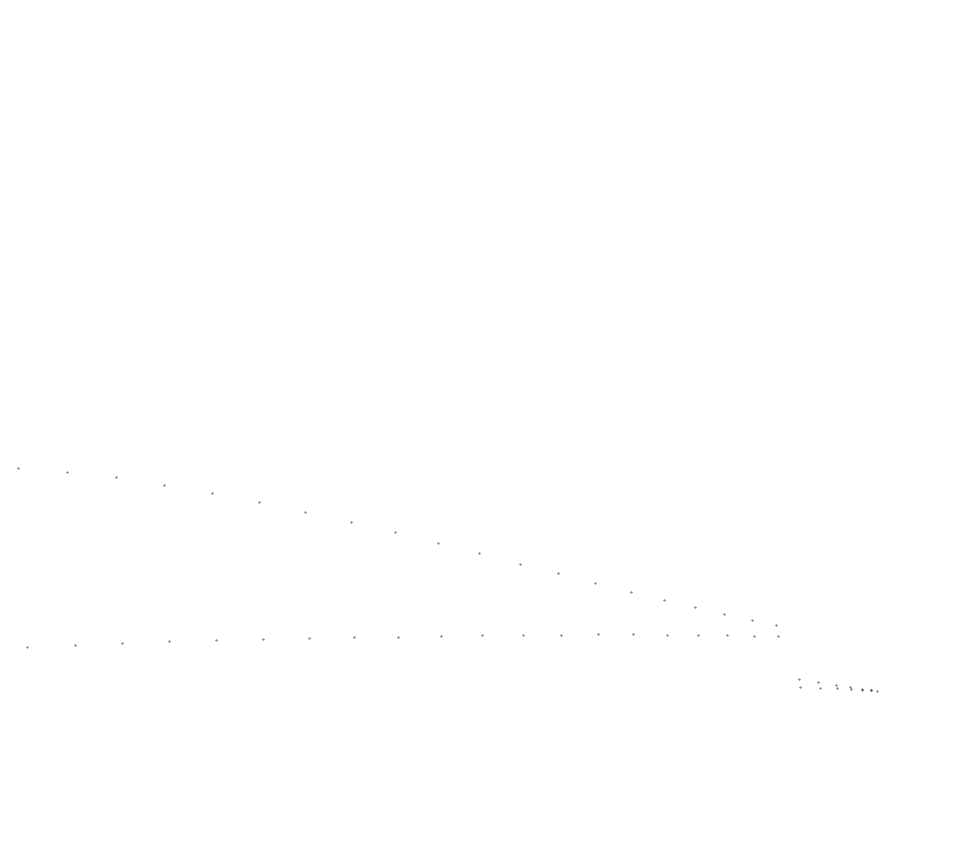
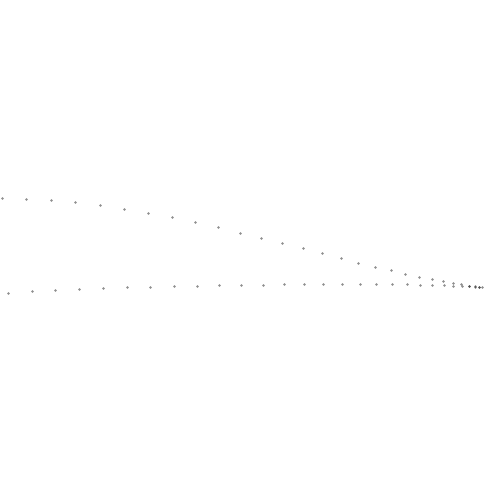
part: (837, 685) -> (462, 284), moved

